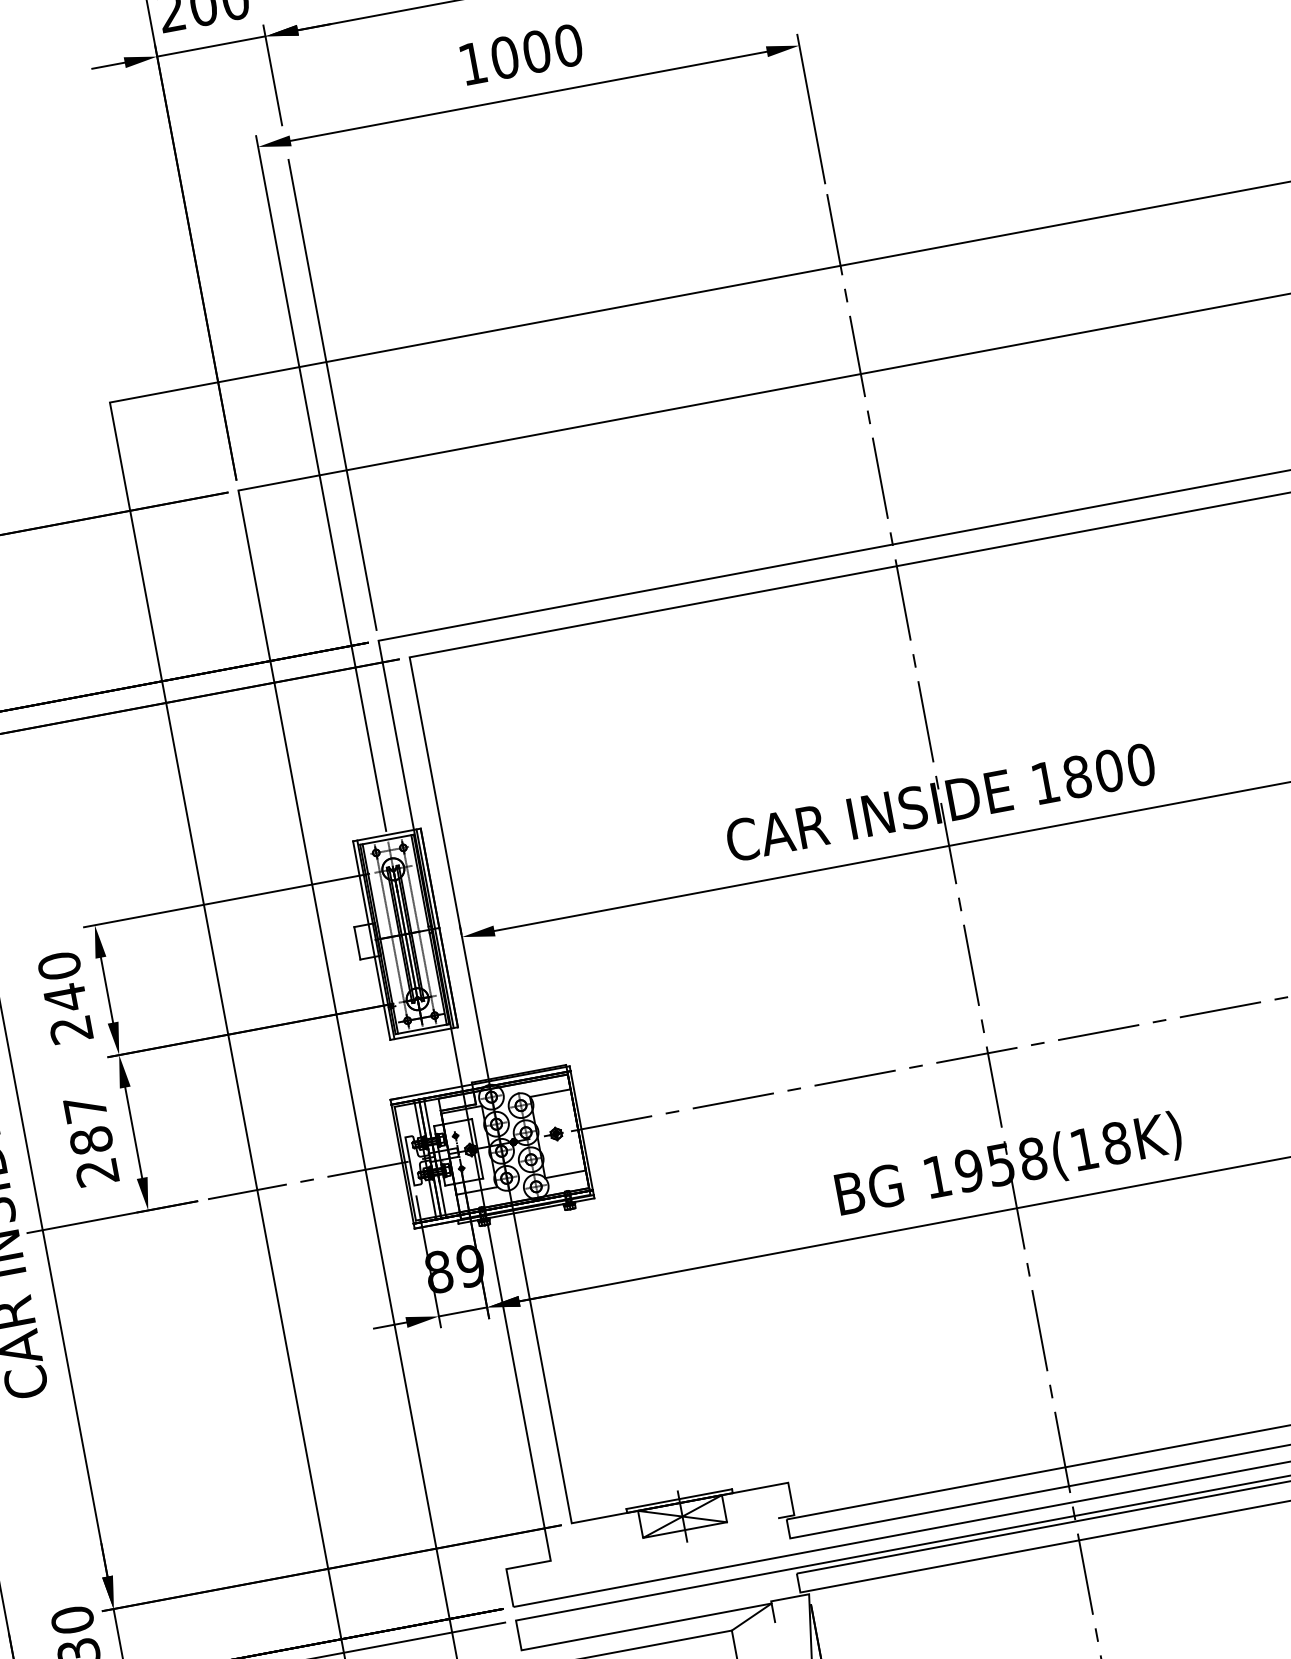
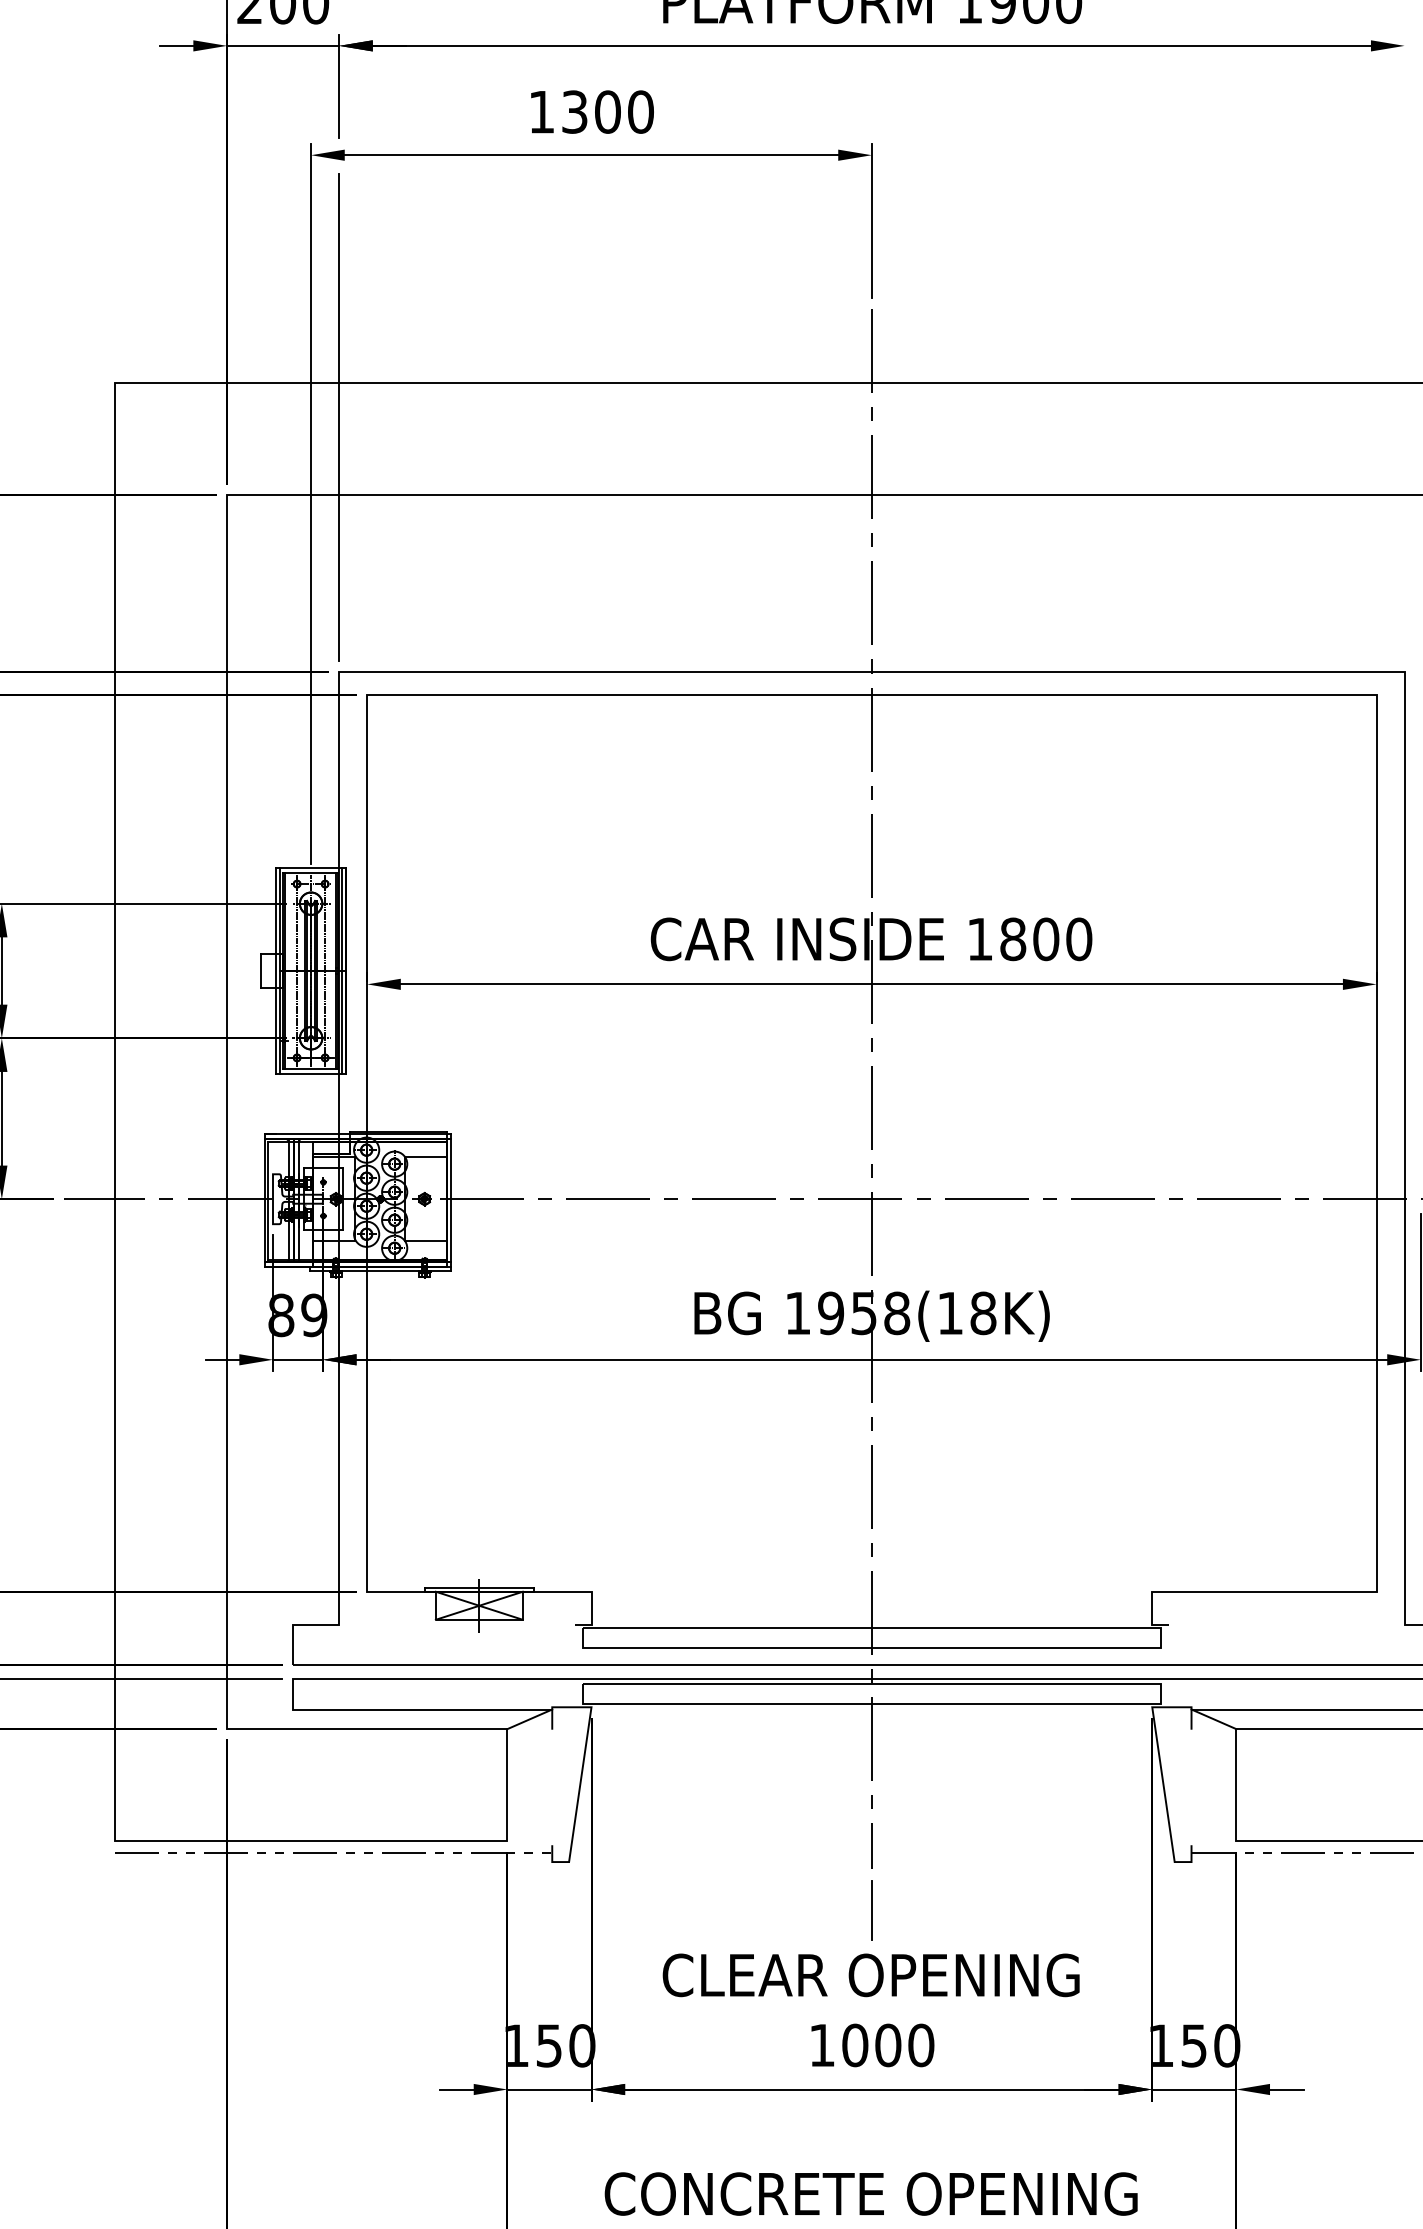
text: (504, 57) -> (574, 111), 1000 -> 1300

